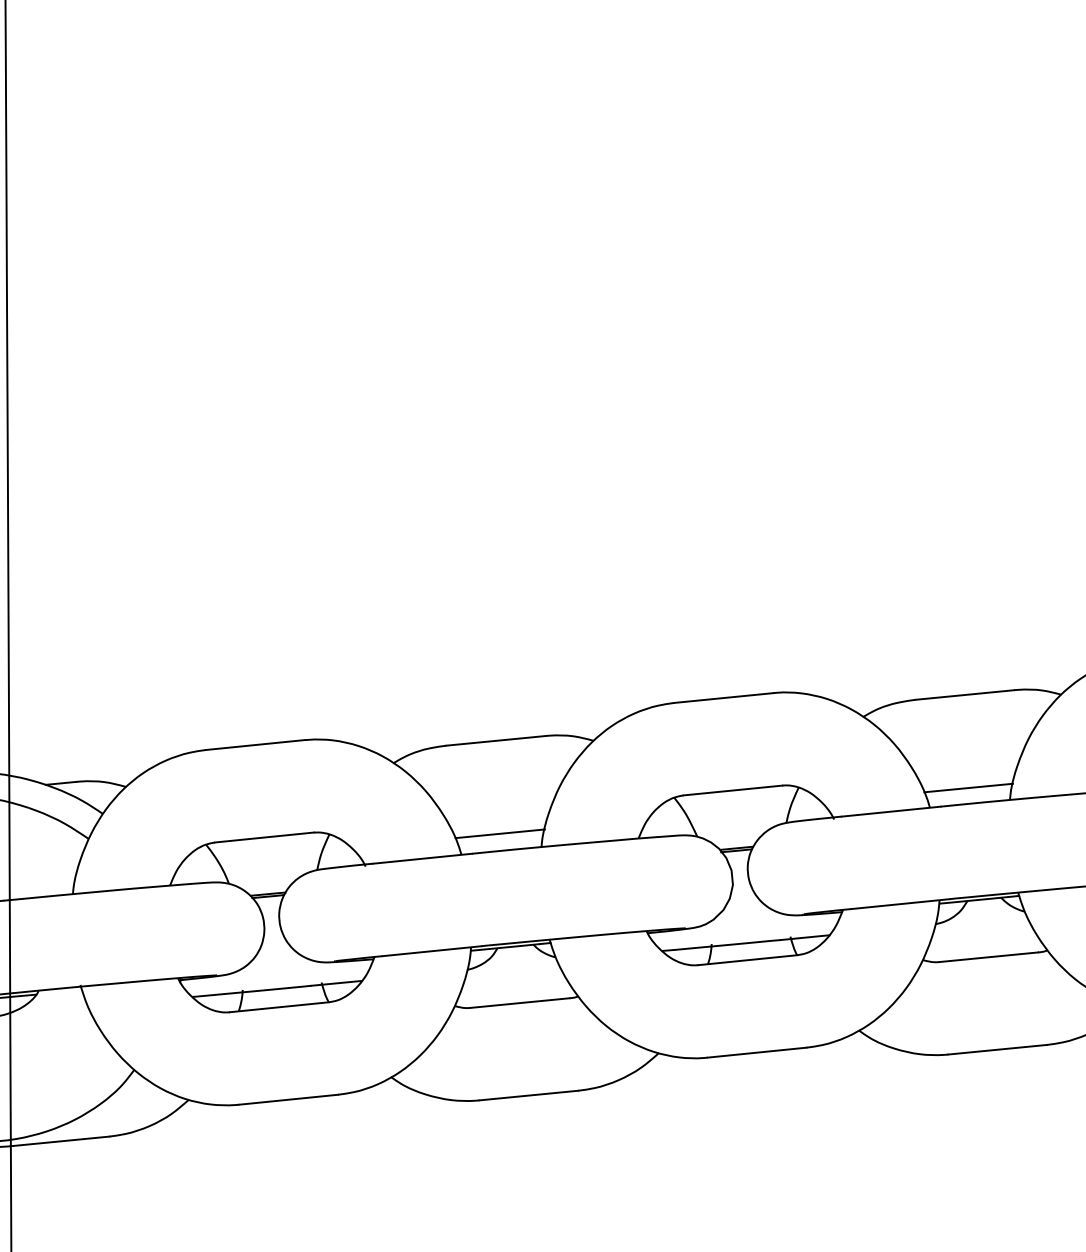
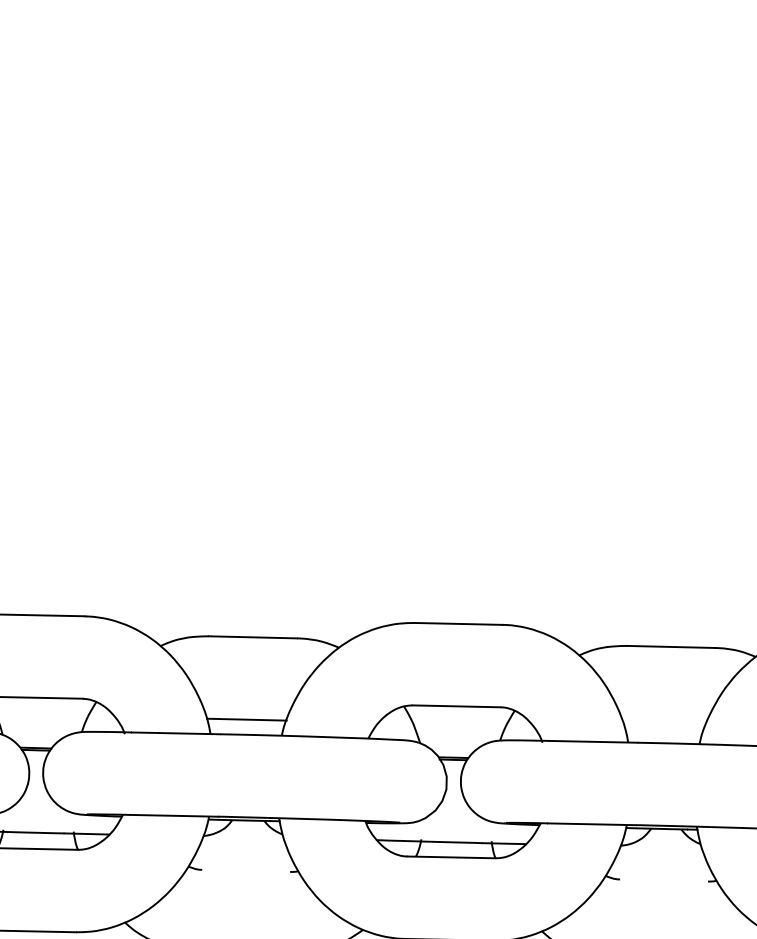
line: (968, 787) -> (664, 728), removed
line: (988, 957) -> (663, 880), removed
line: (519, 1002) -> (245, 870), removed

